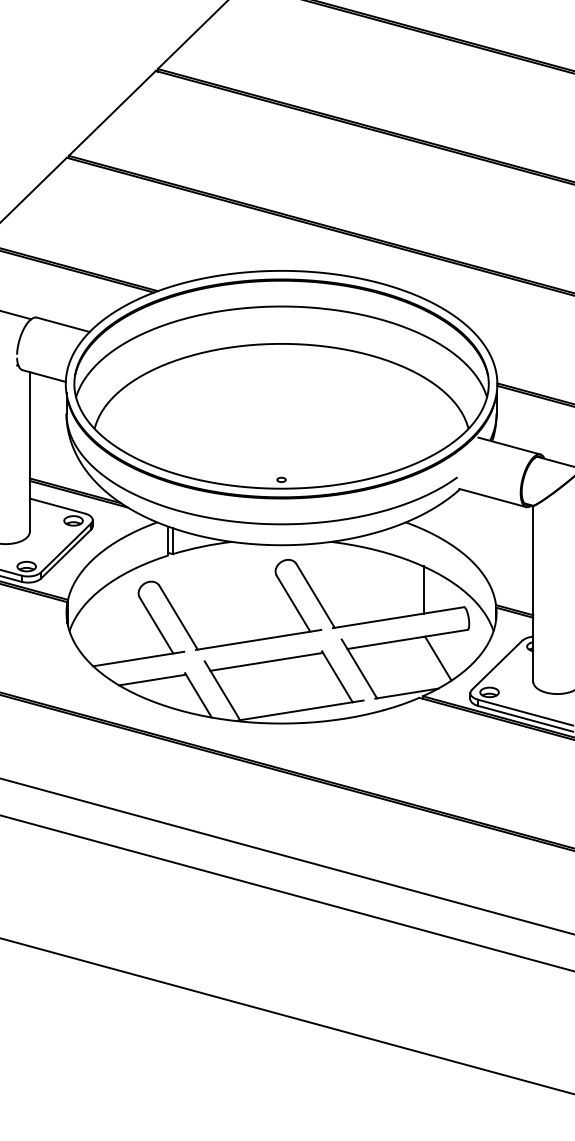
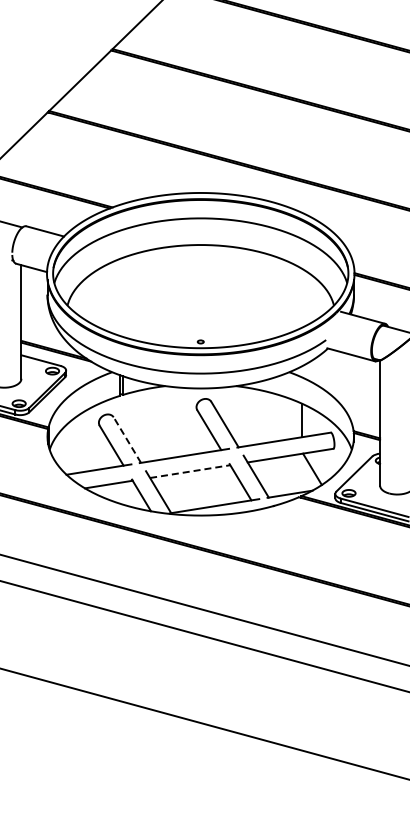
line: (178, 618) -> (127, 440), solid -> dashed
line: (267, 661) -> (190, 471), solid -> dashed

